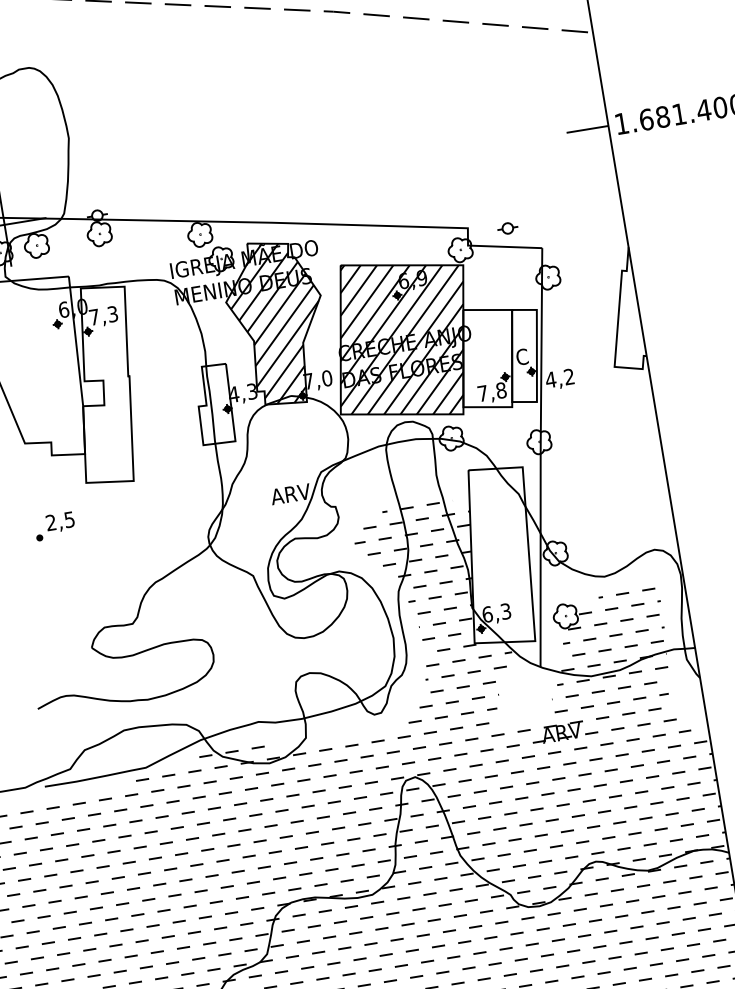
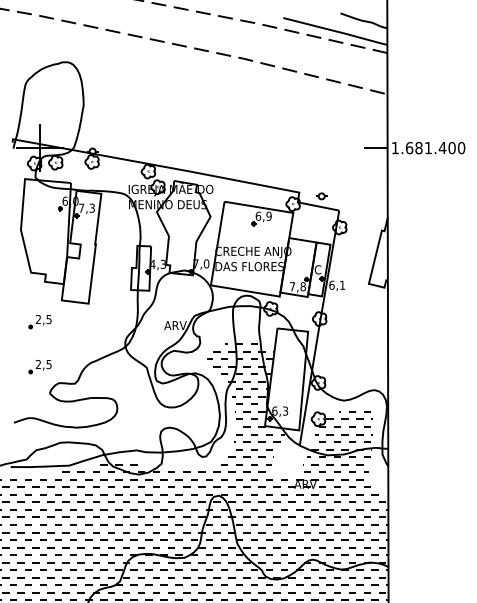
hatch: (277, 323) -> (183, 228), removed
hatch: (400, 338) -> (251, 248), removed
text: (558, 377) -> (336, 284), 4,2 -> 6,1
part: (66, 605) -> (39, 367), added

